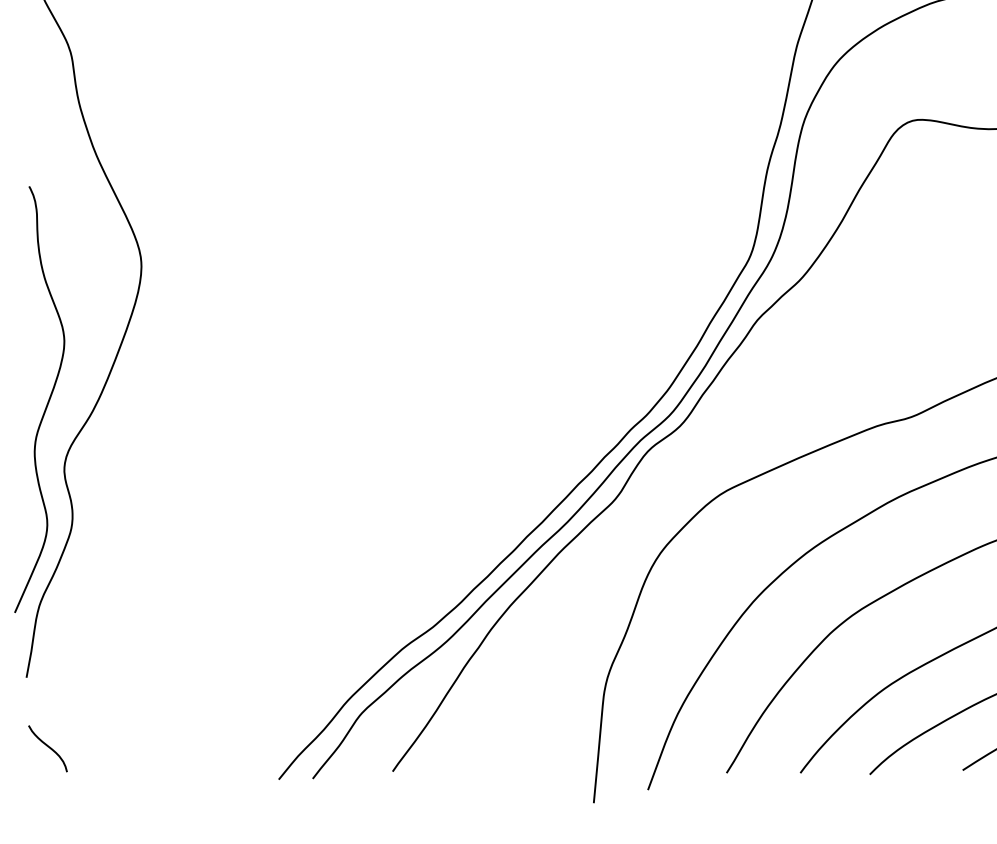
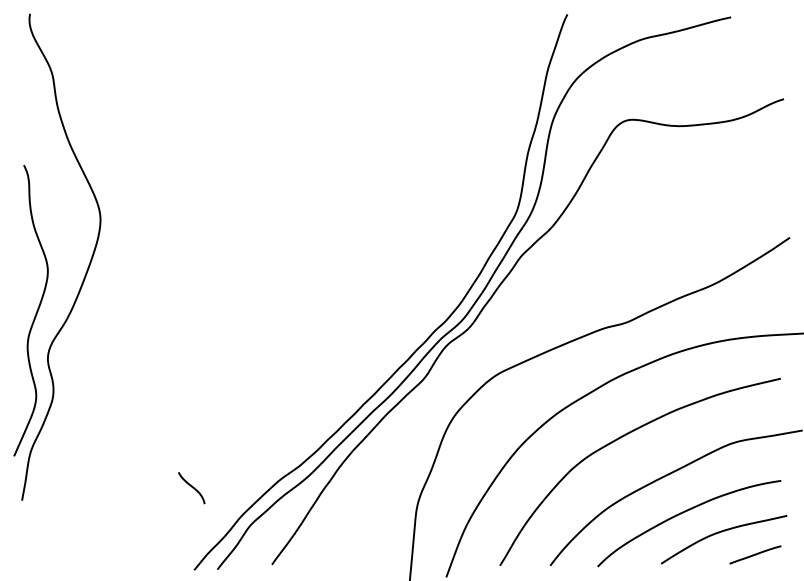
curve: (47, 747) -> (191, 487), moved

